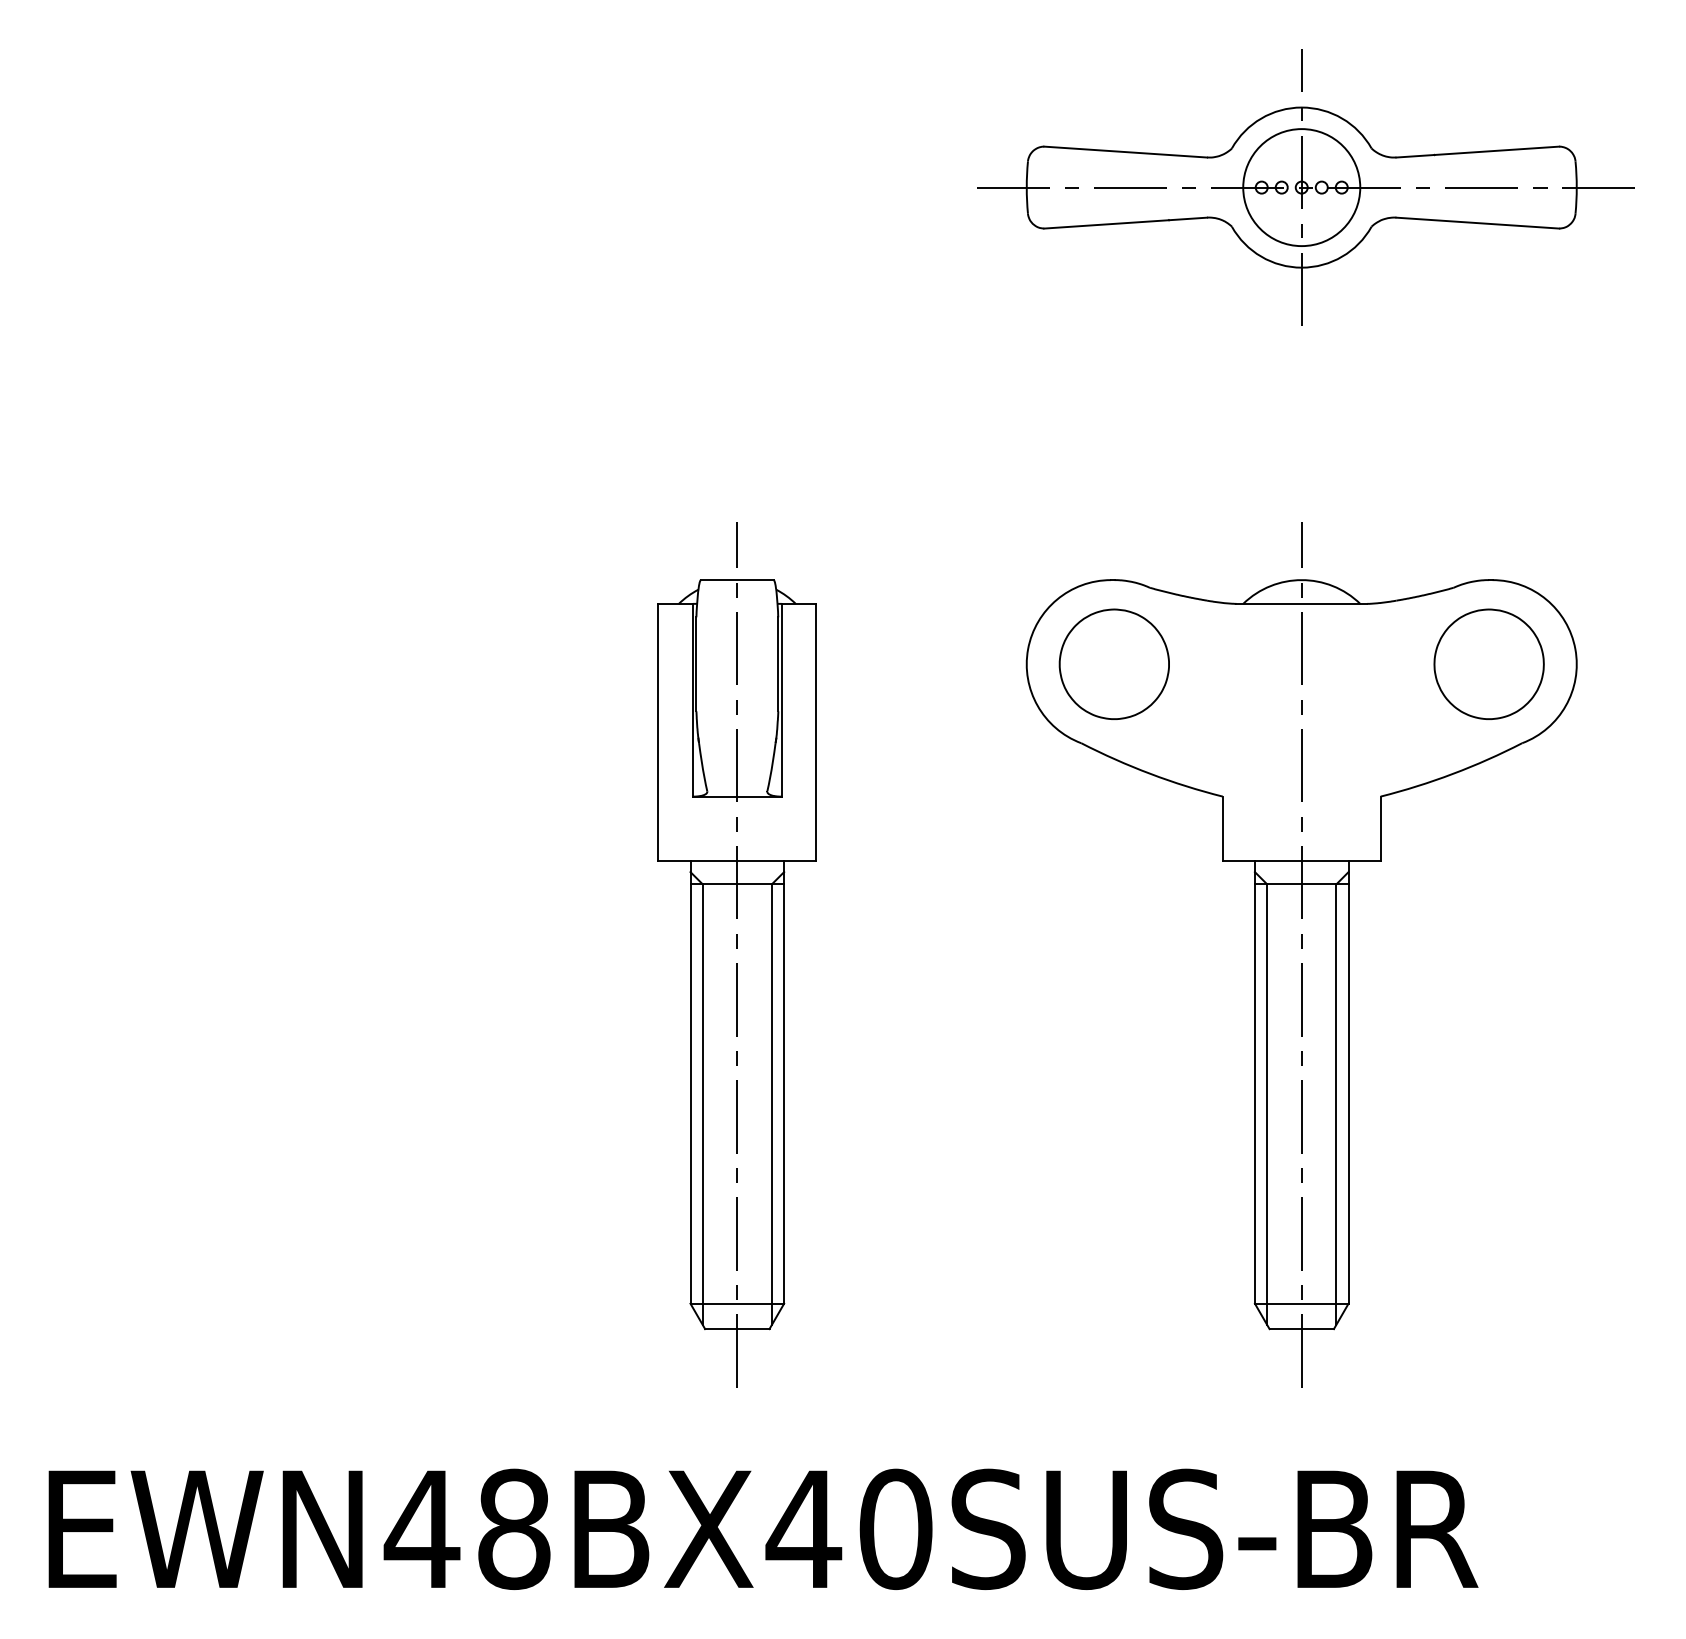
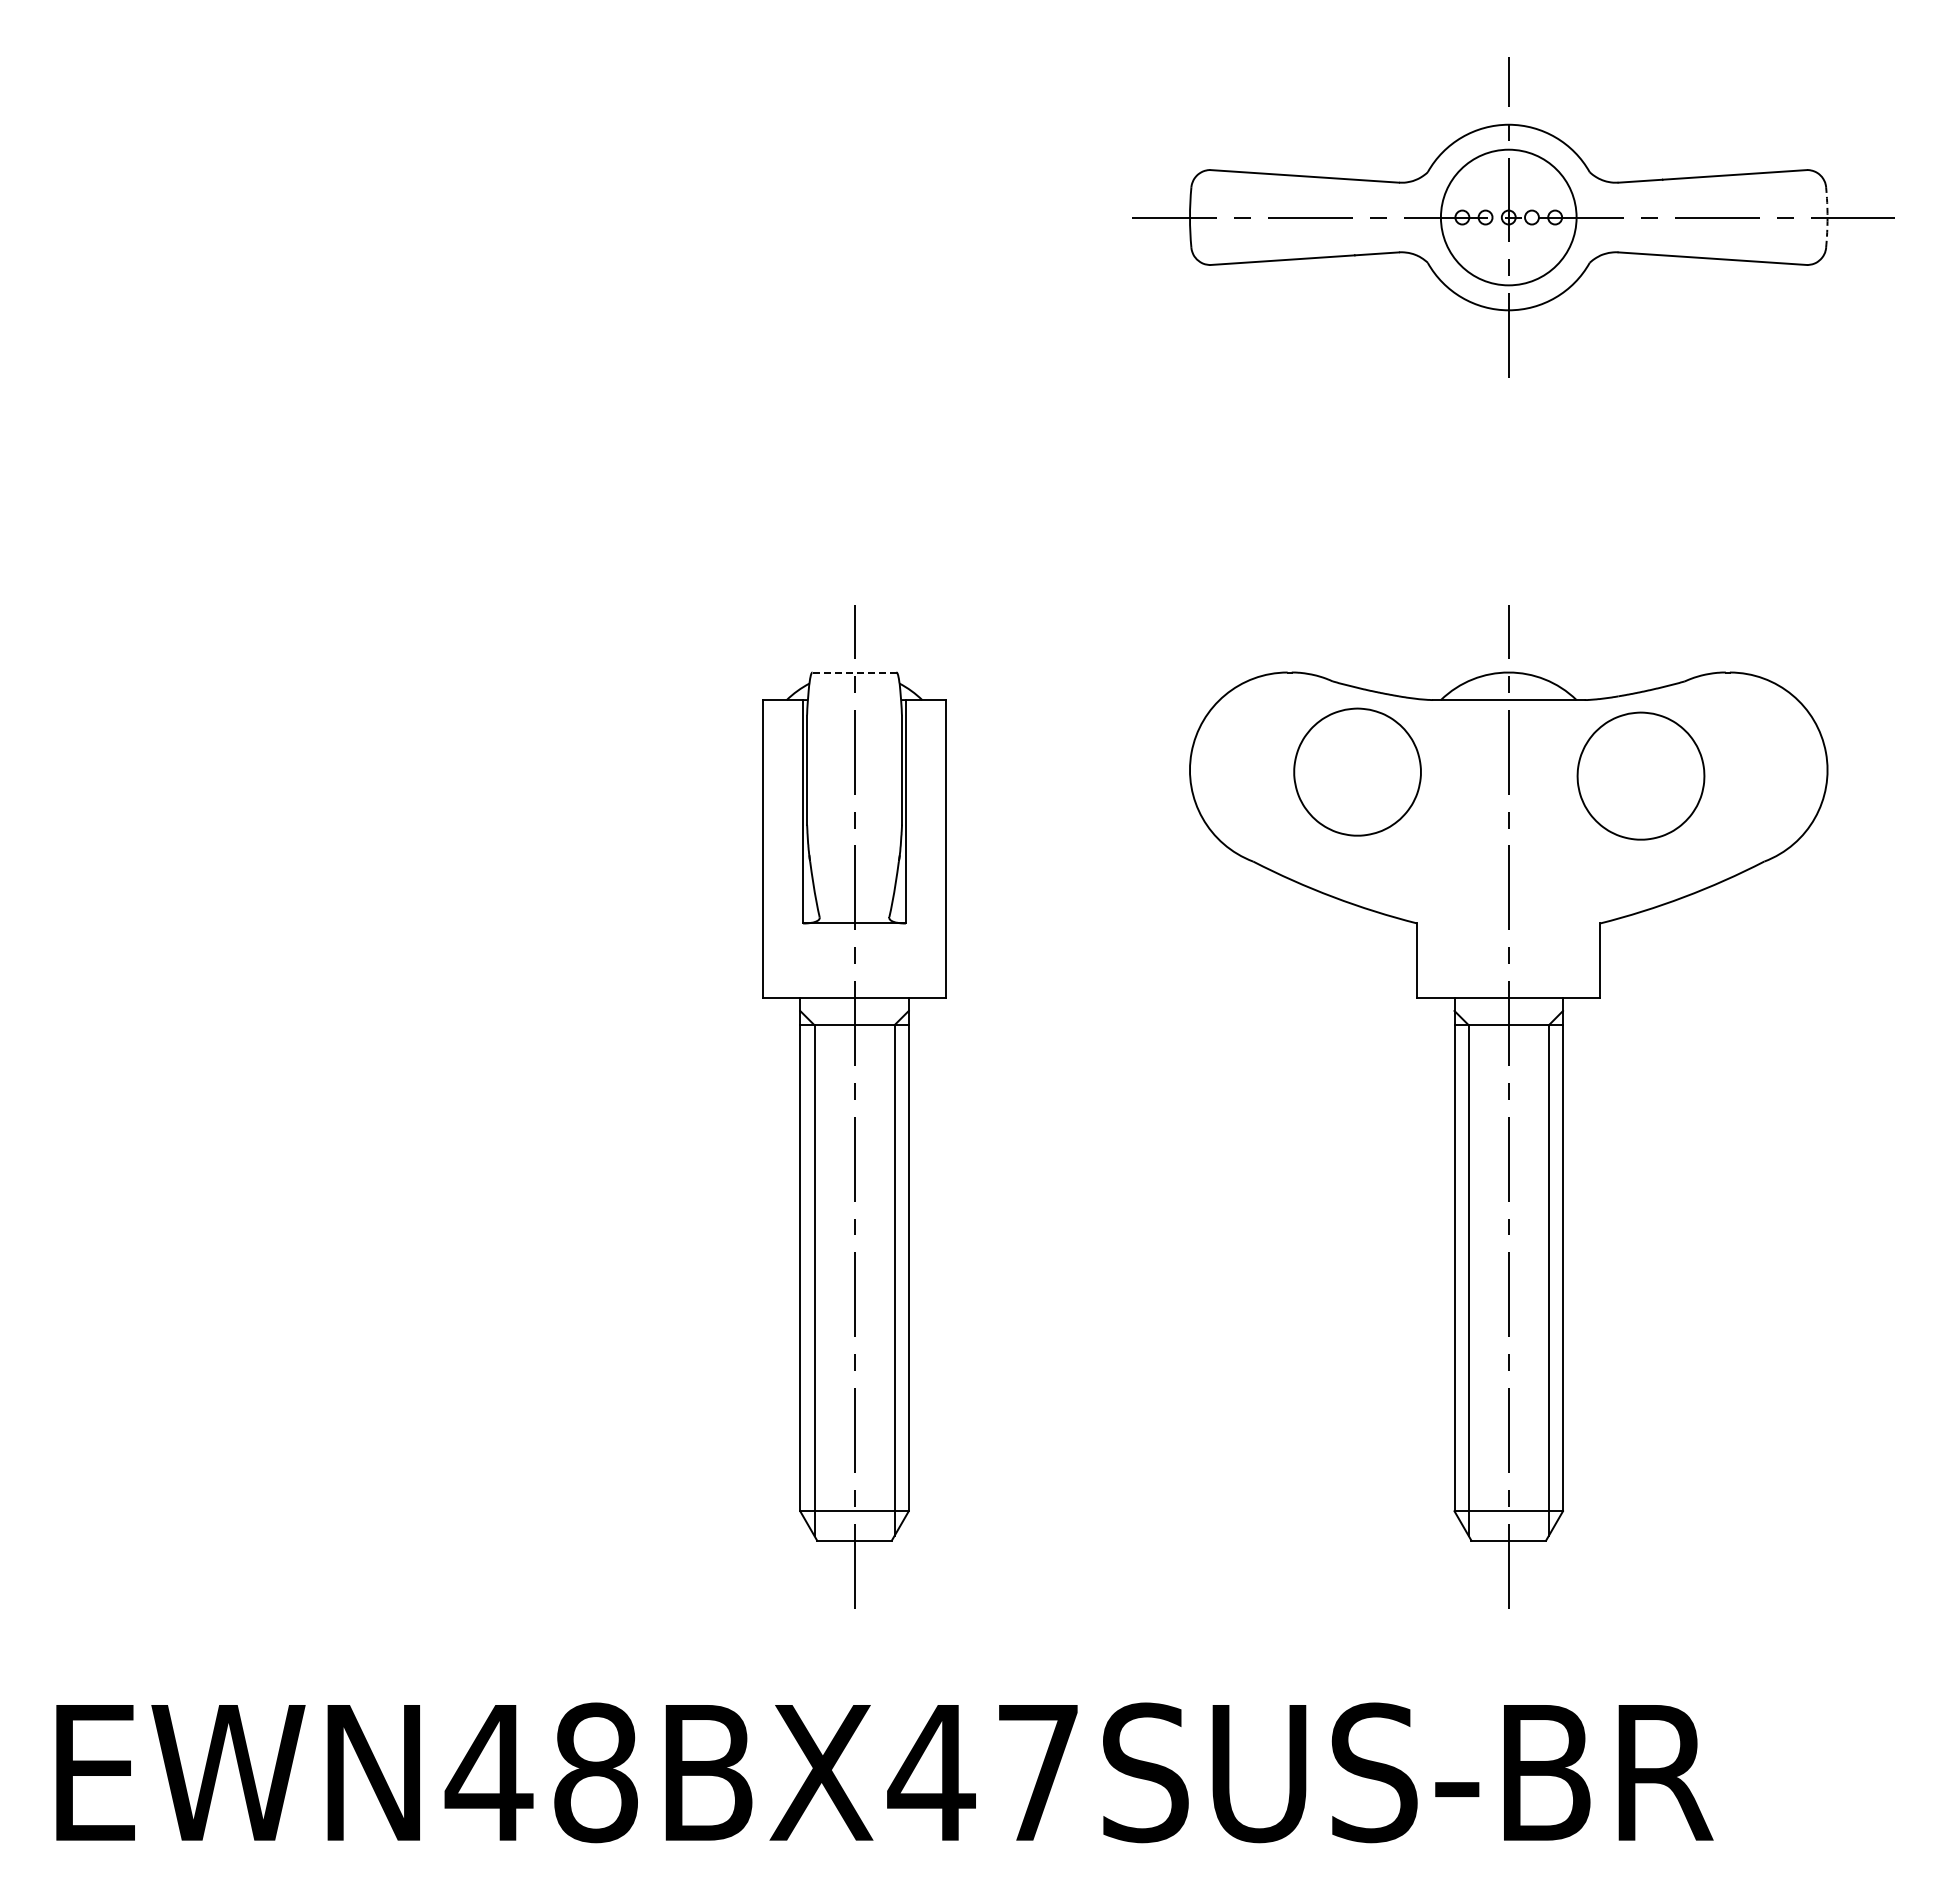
arc: (1576, 187) -> (1827, 217), solid -> dashed
line: (737, 580) -> (854, 672), solid -> dashed
part: (1114, 663) -> (1357, 771), moved
part: (1488, 663) -> (1640, 775), moved
text: (896, 1529) -> (1038, 1772), EWN48BX40SUS-BR -> EWN48BX47SUS-BR

